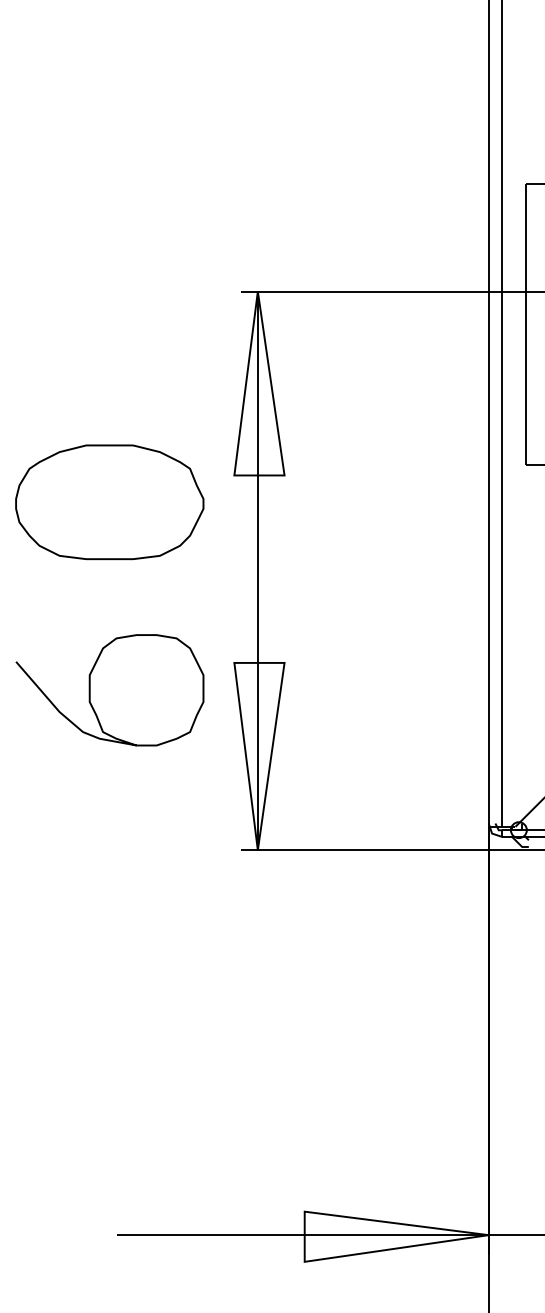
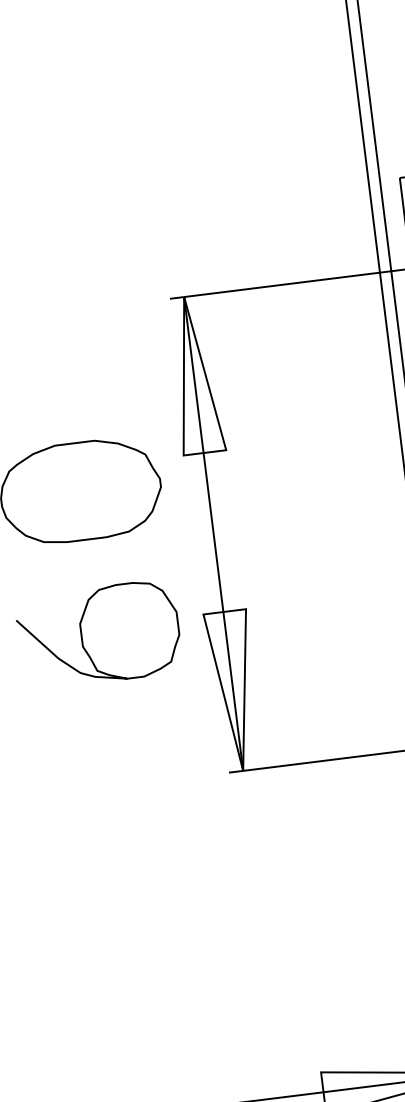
curve: (90, 690) -> (82, 636), moved

